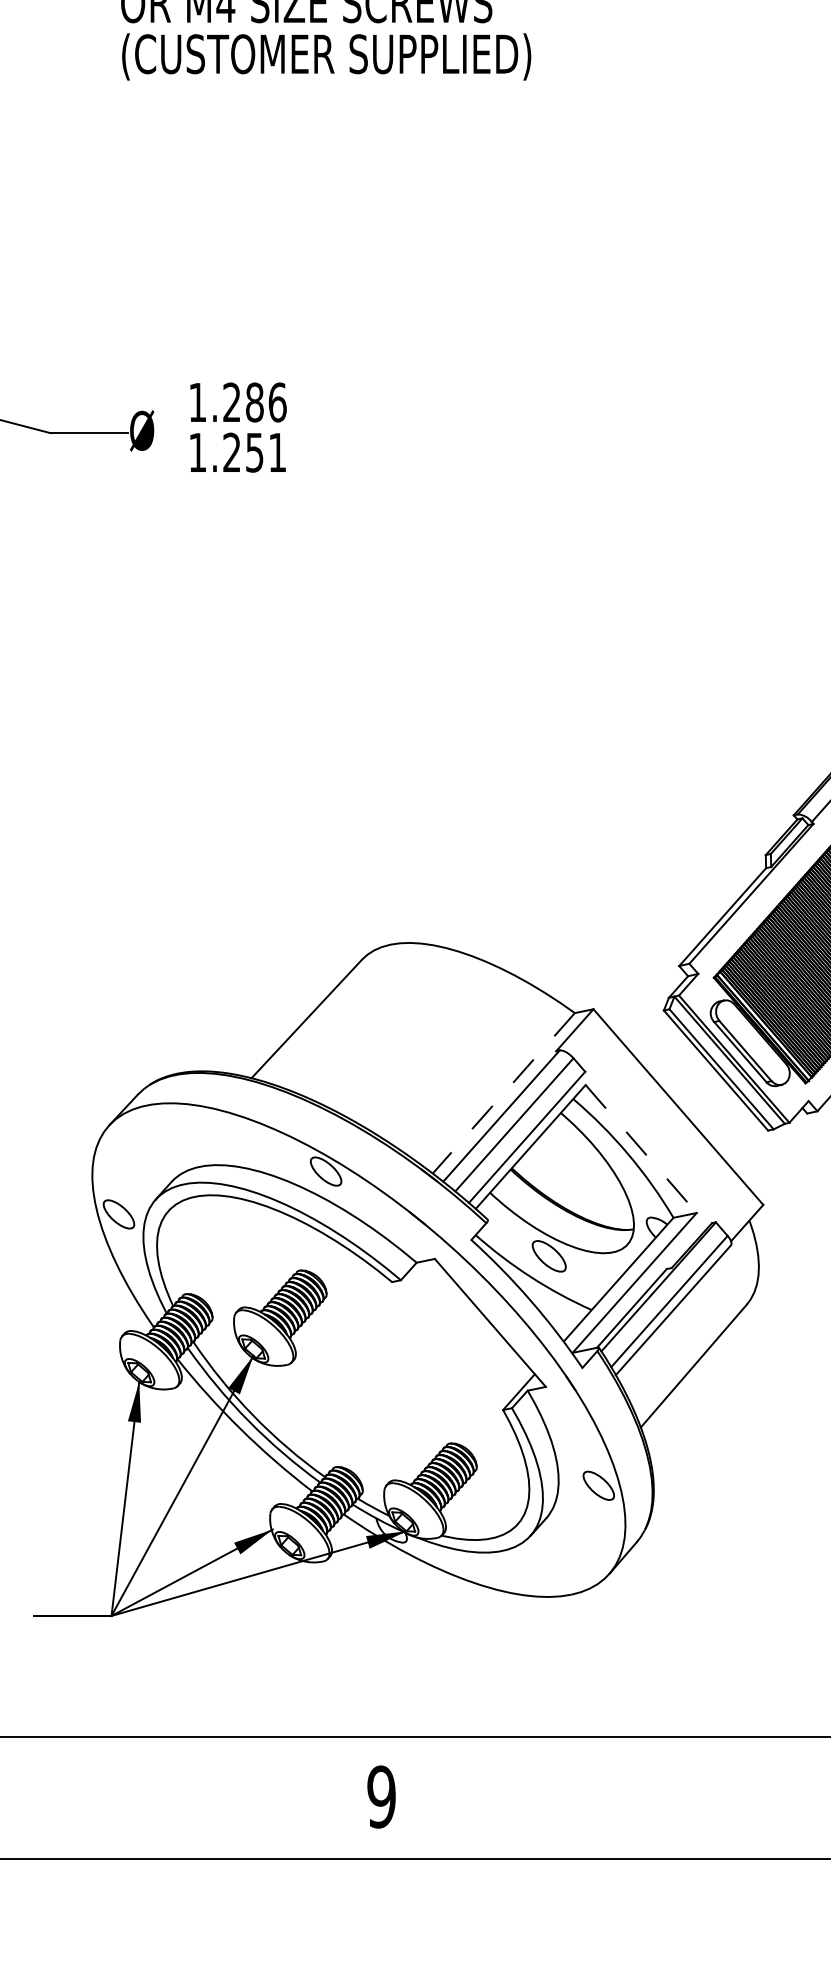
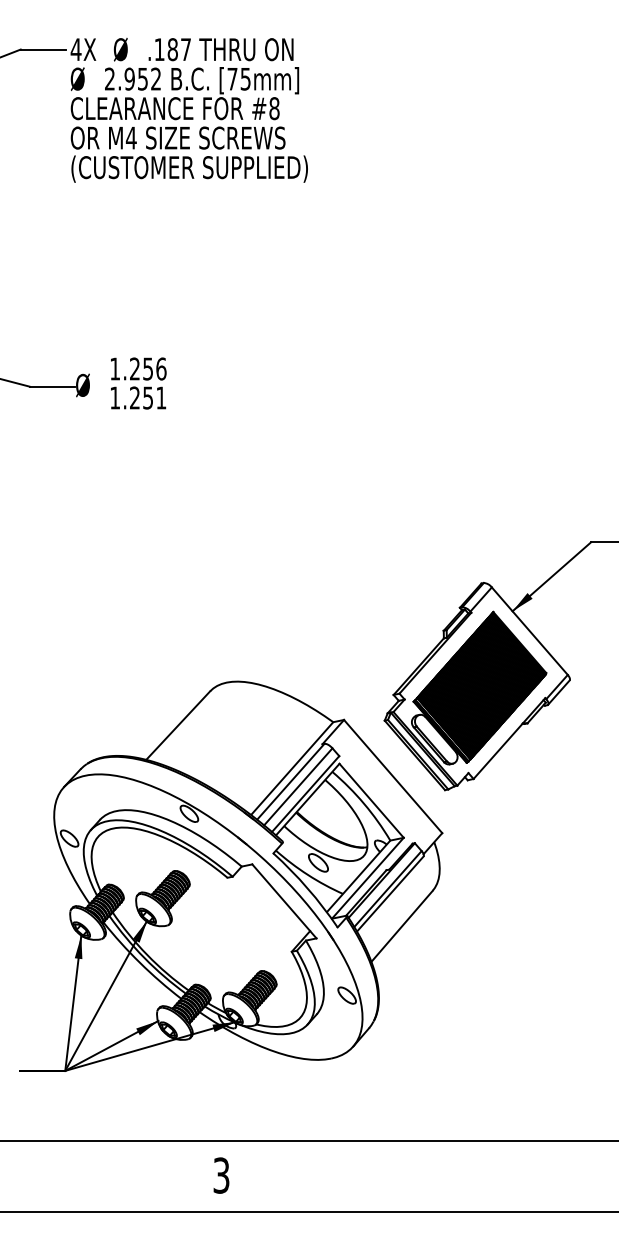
text: (255, 401) -> (148, 368), 1.286 -> 1.256
line: (504, 1093) -> (292, 768), dashed -> solid
line: (640, 1148) -> (371, 800), dashed -> solid
text: (381, 1796) -> (221, 1175), 9 -> 3

